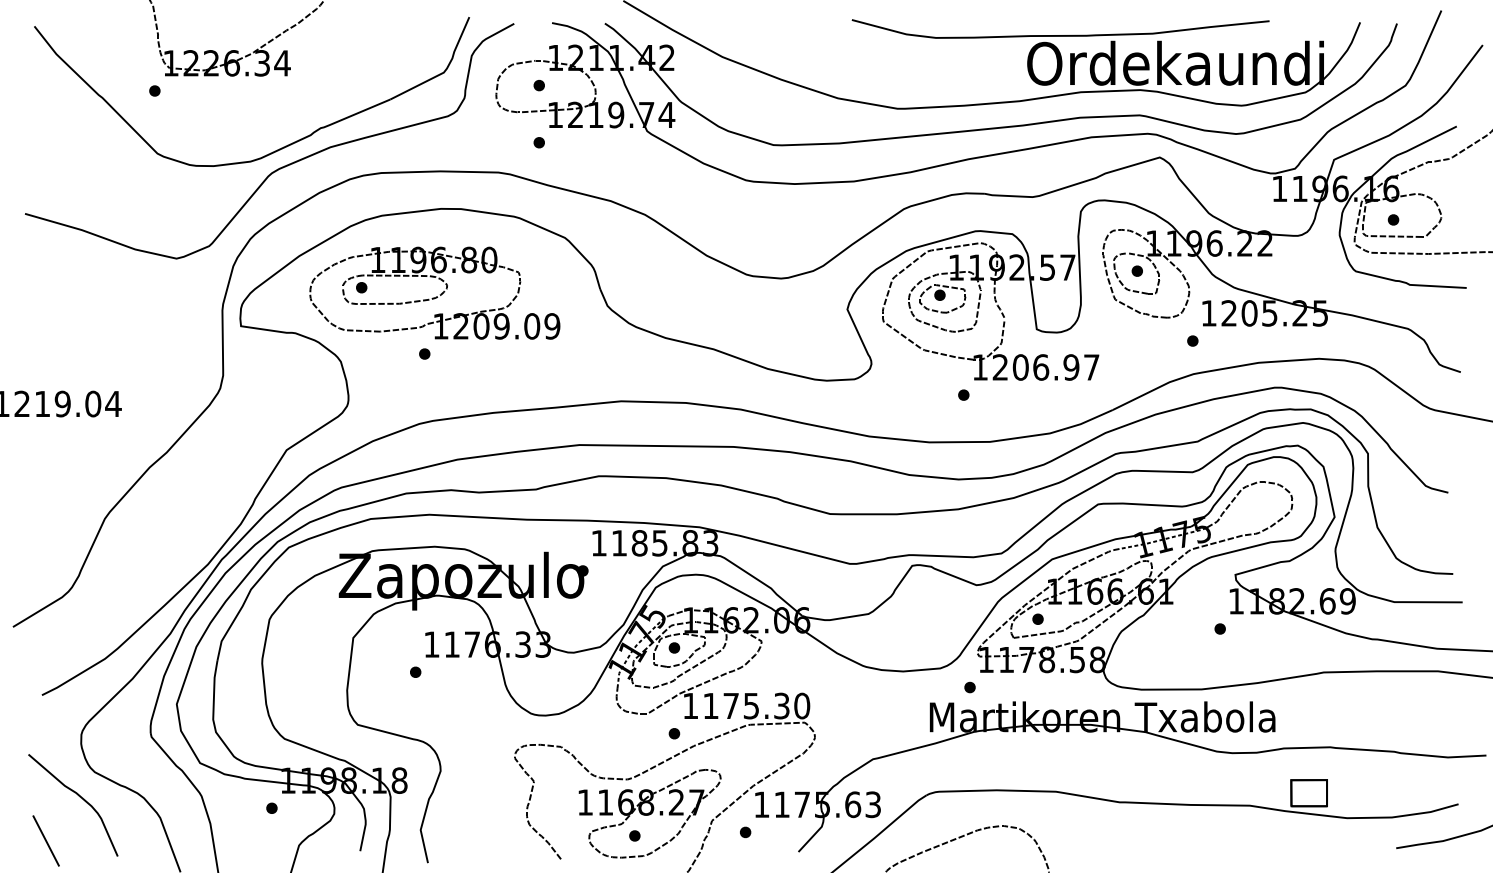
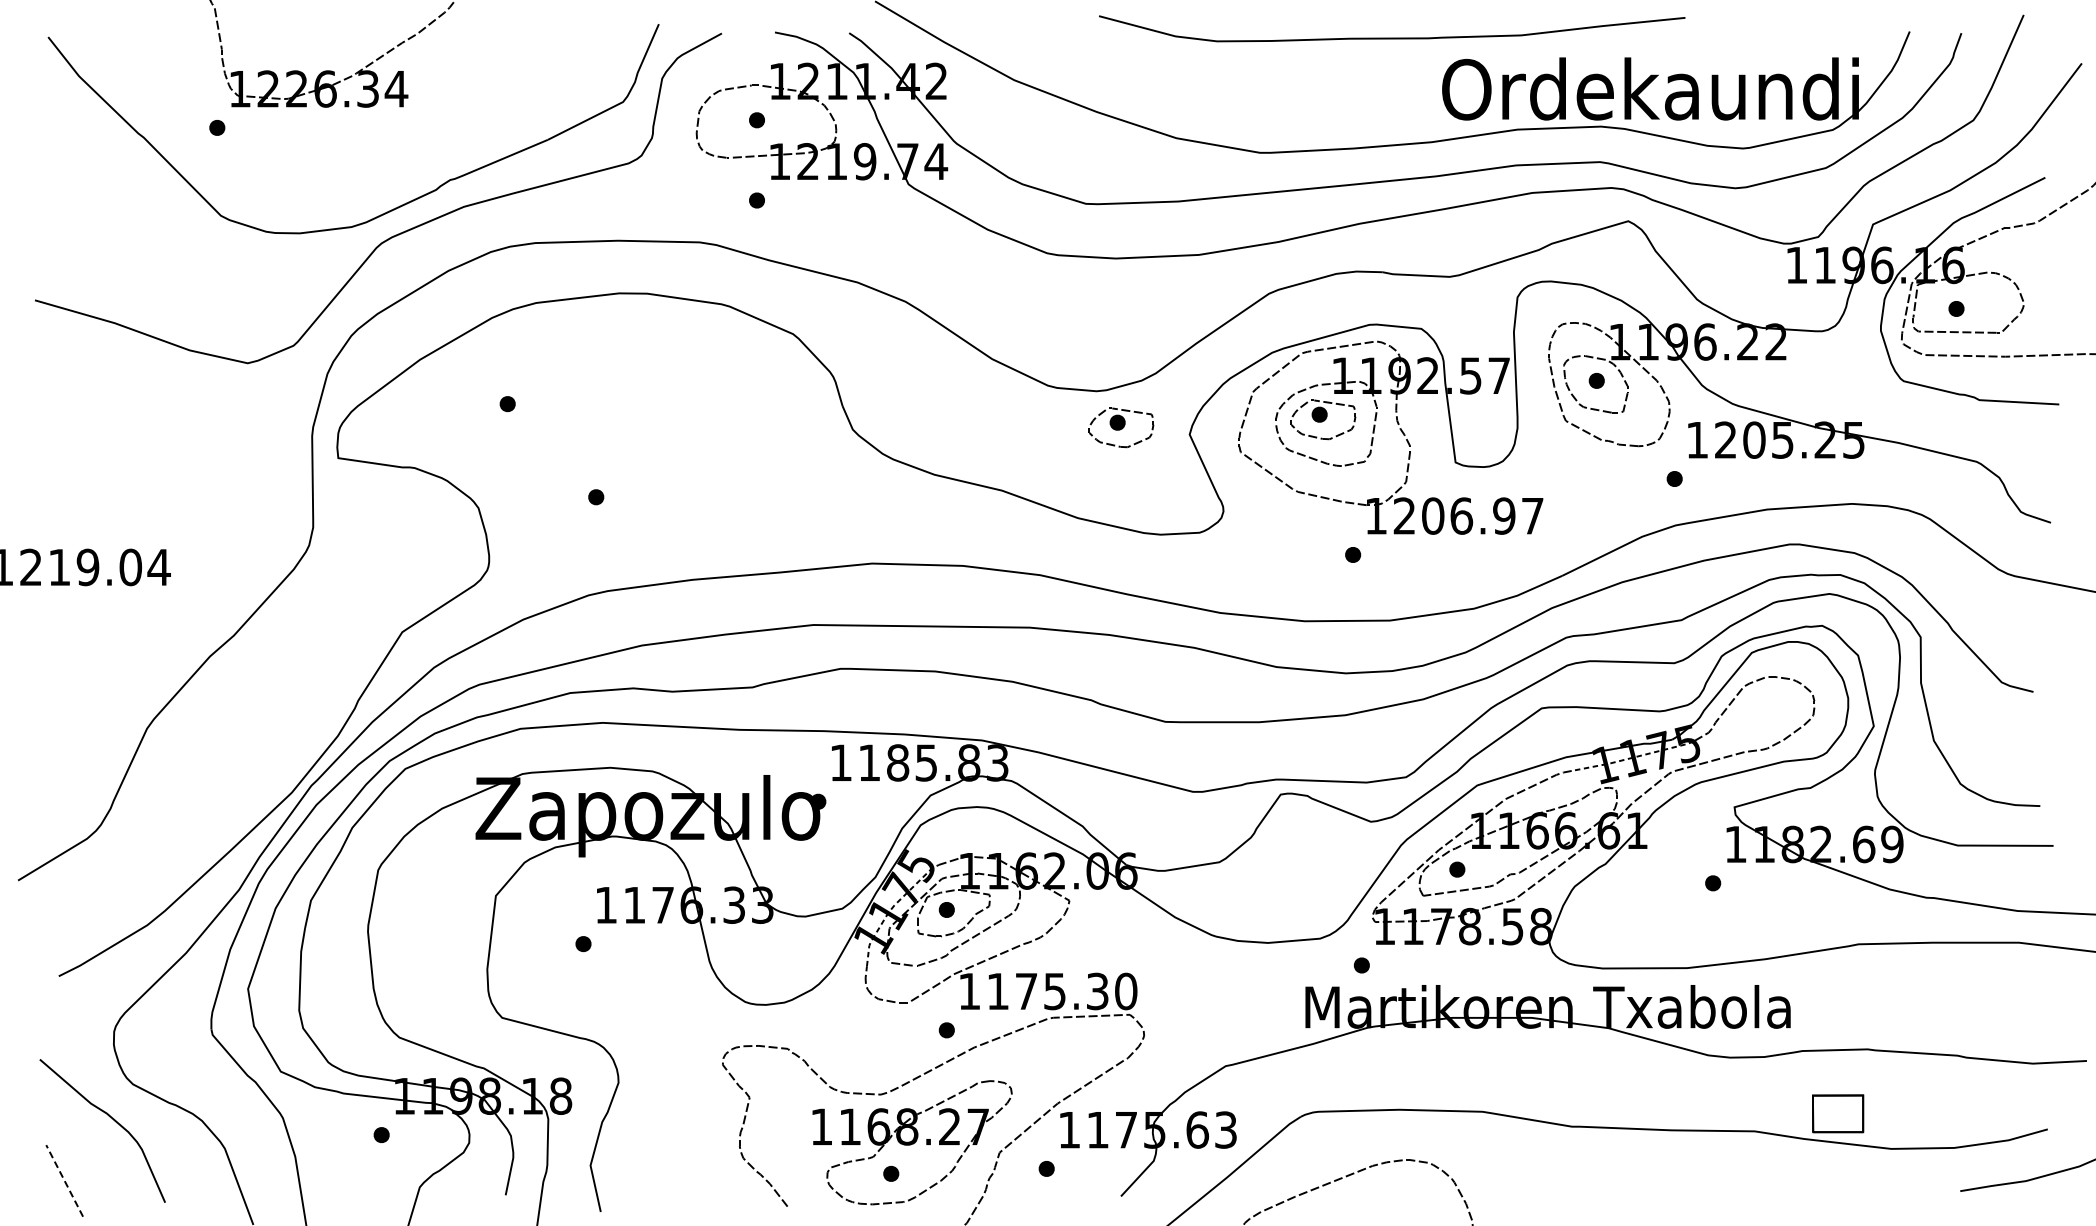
curve: (1060, 35) -> (1392, 37), moved
part: (434, 292) -> (610, 411), removed
part: (798, 304) -> (1121, 427), added
line: (46, 840) -> (64, 1180), solid -> dashed

